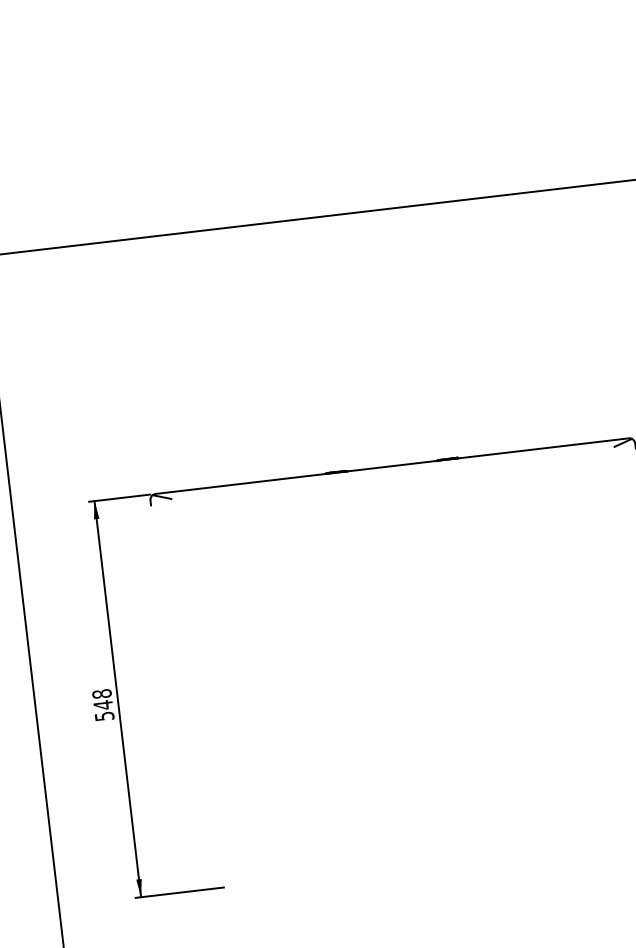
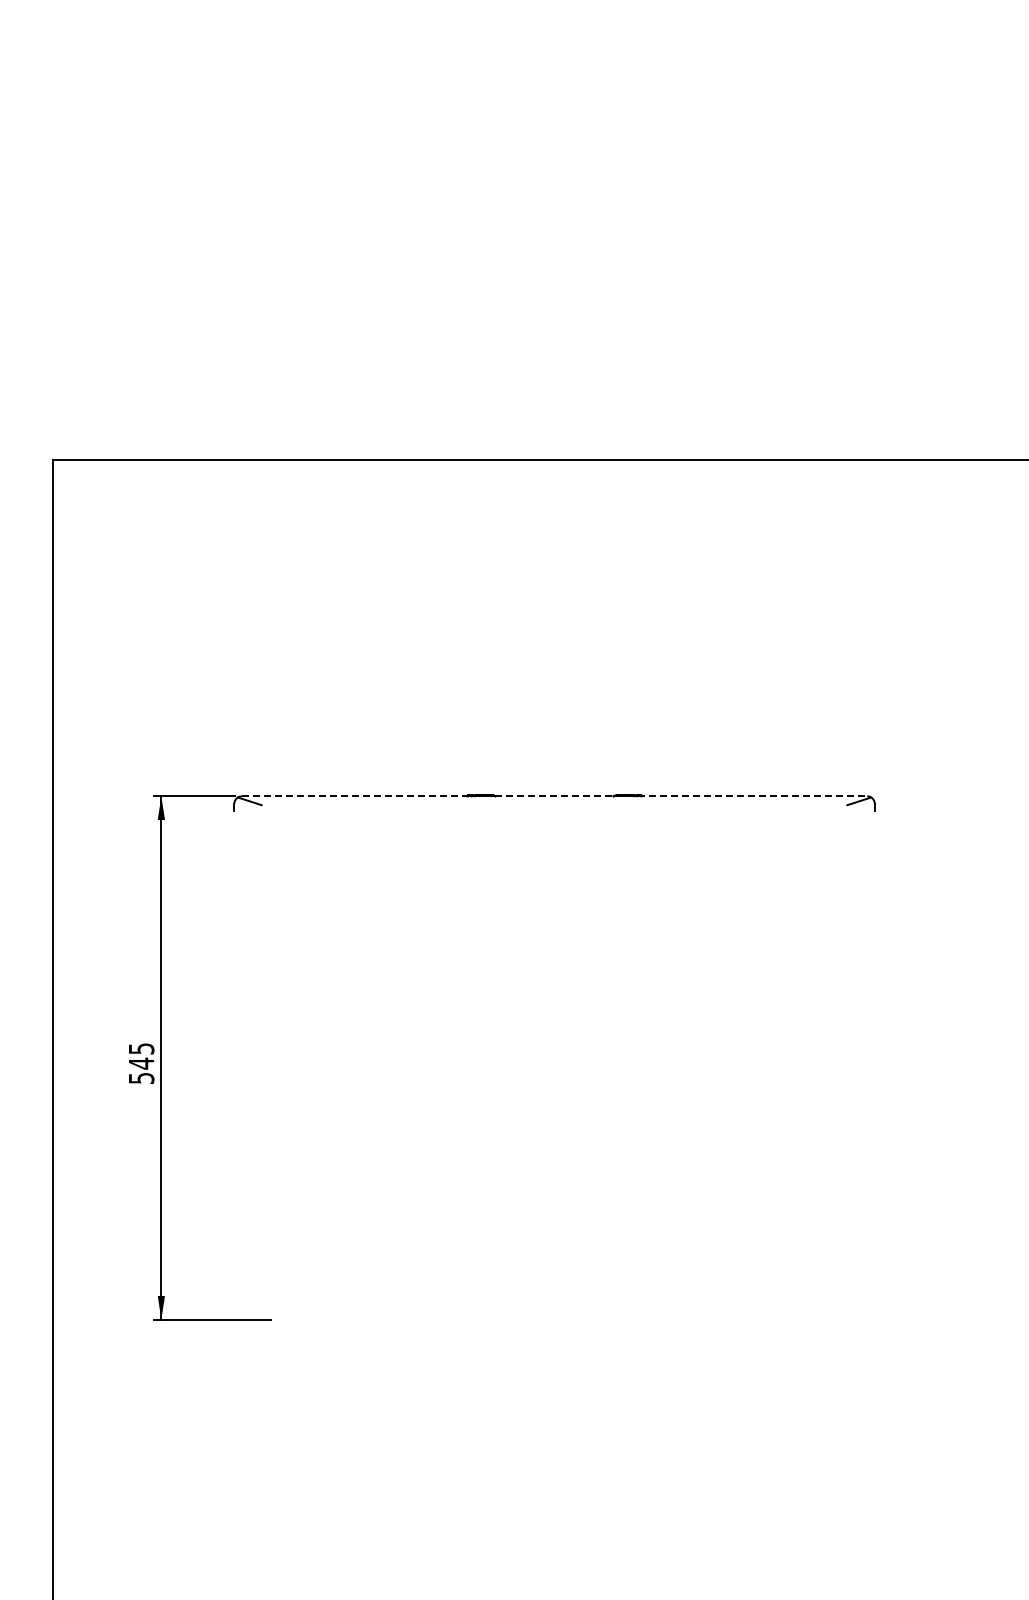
line: (392, 466) -> (554, 796), solid -> dashed
text: (101, 693) -> (141, 1048), 548 -> 545

